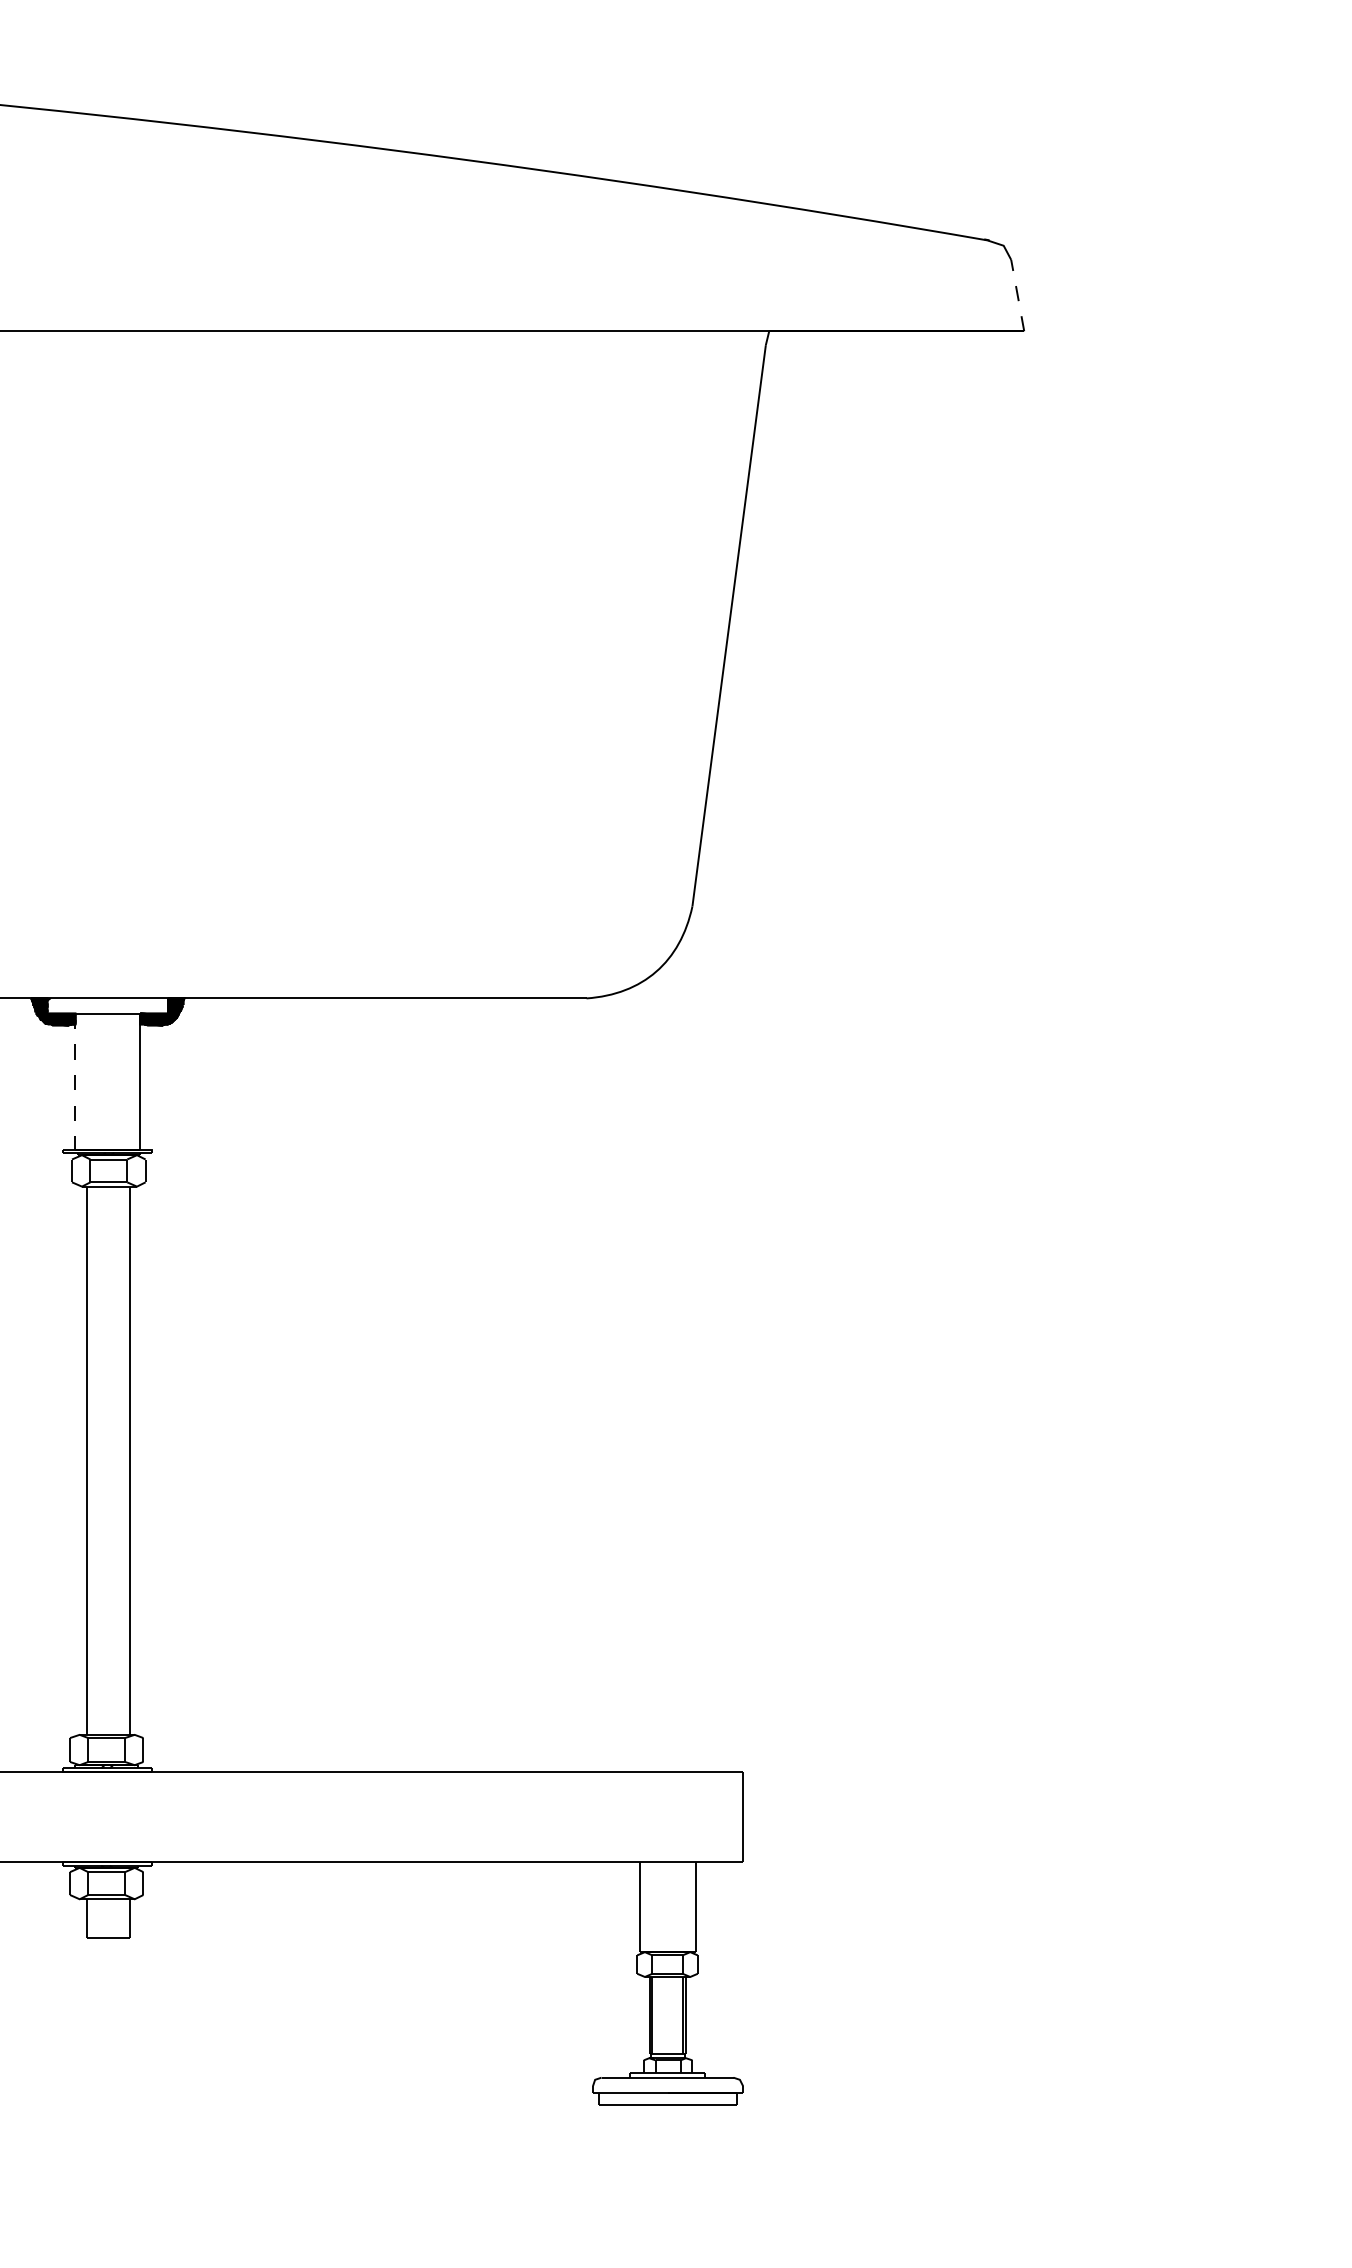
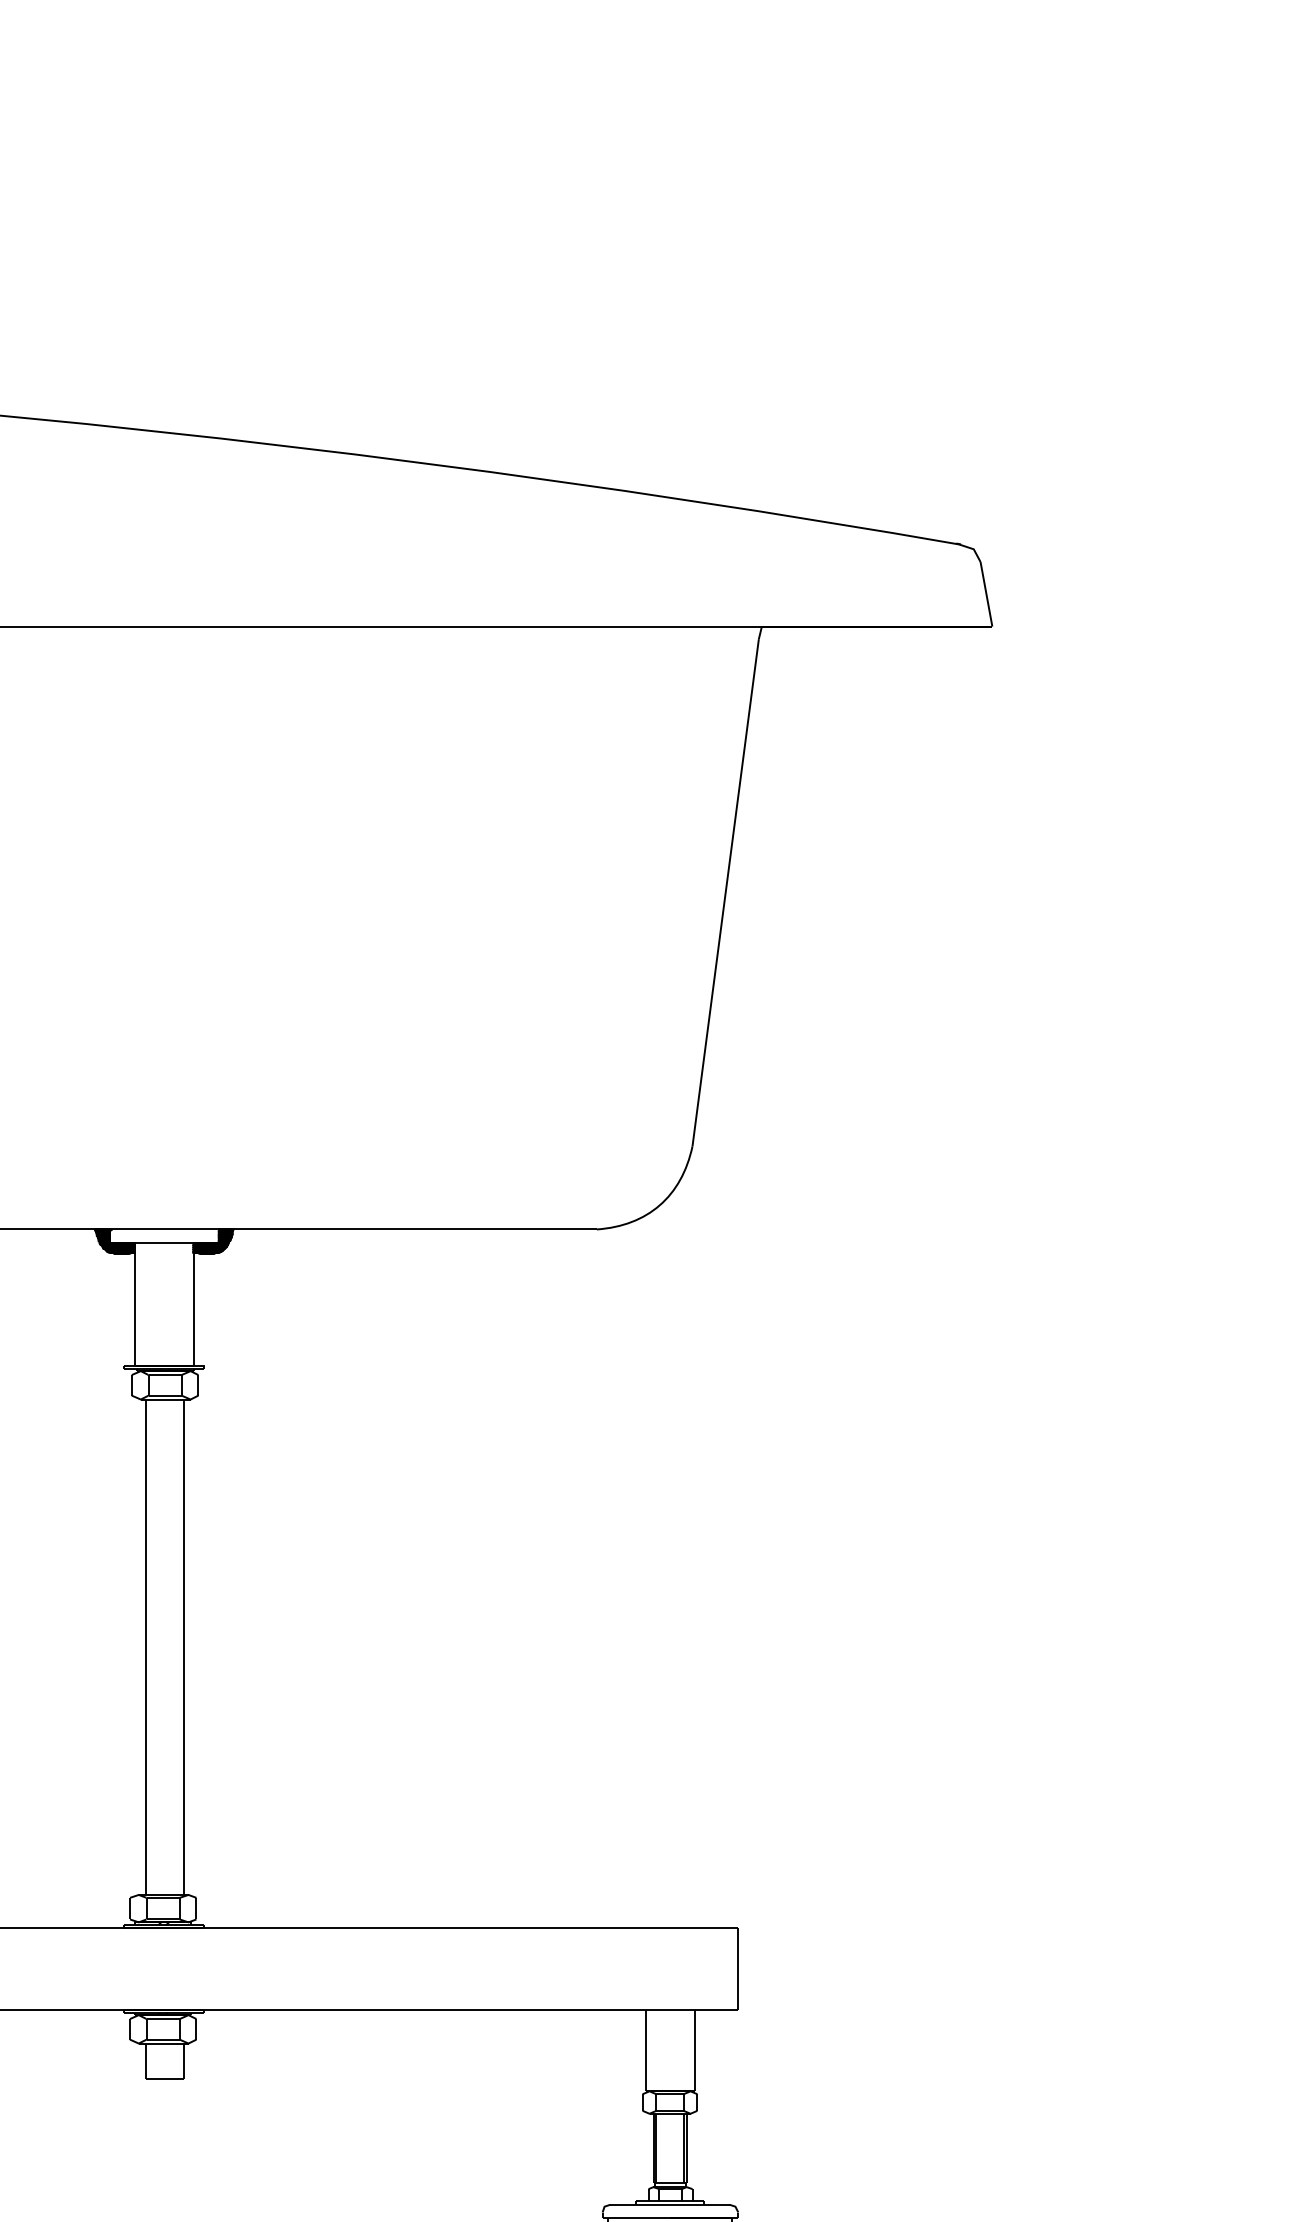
line: (1017, 295) -> (986, 594), dashed -> solid
line: (74, 1081) -> (134, 1304), dashed -> solid

